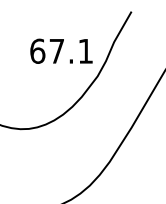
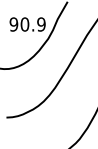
text: (61, 51) -> (27, 24), 67.1 -> 90.9

